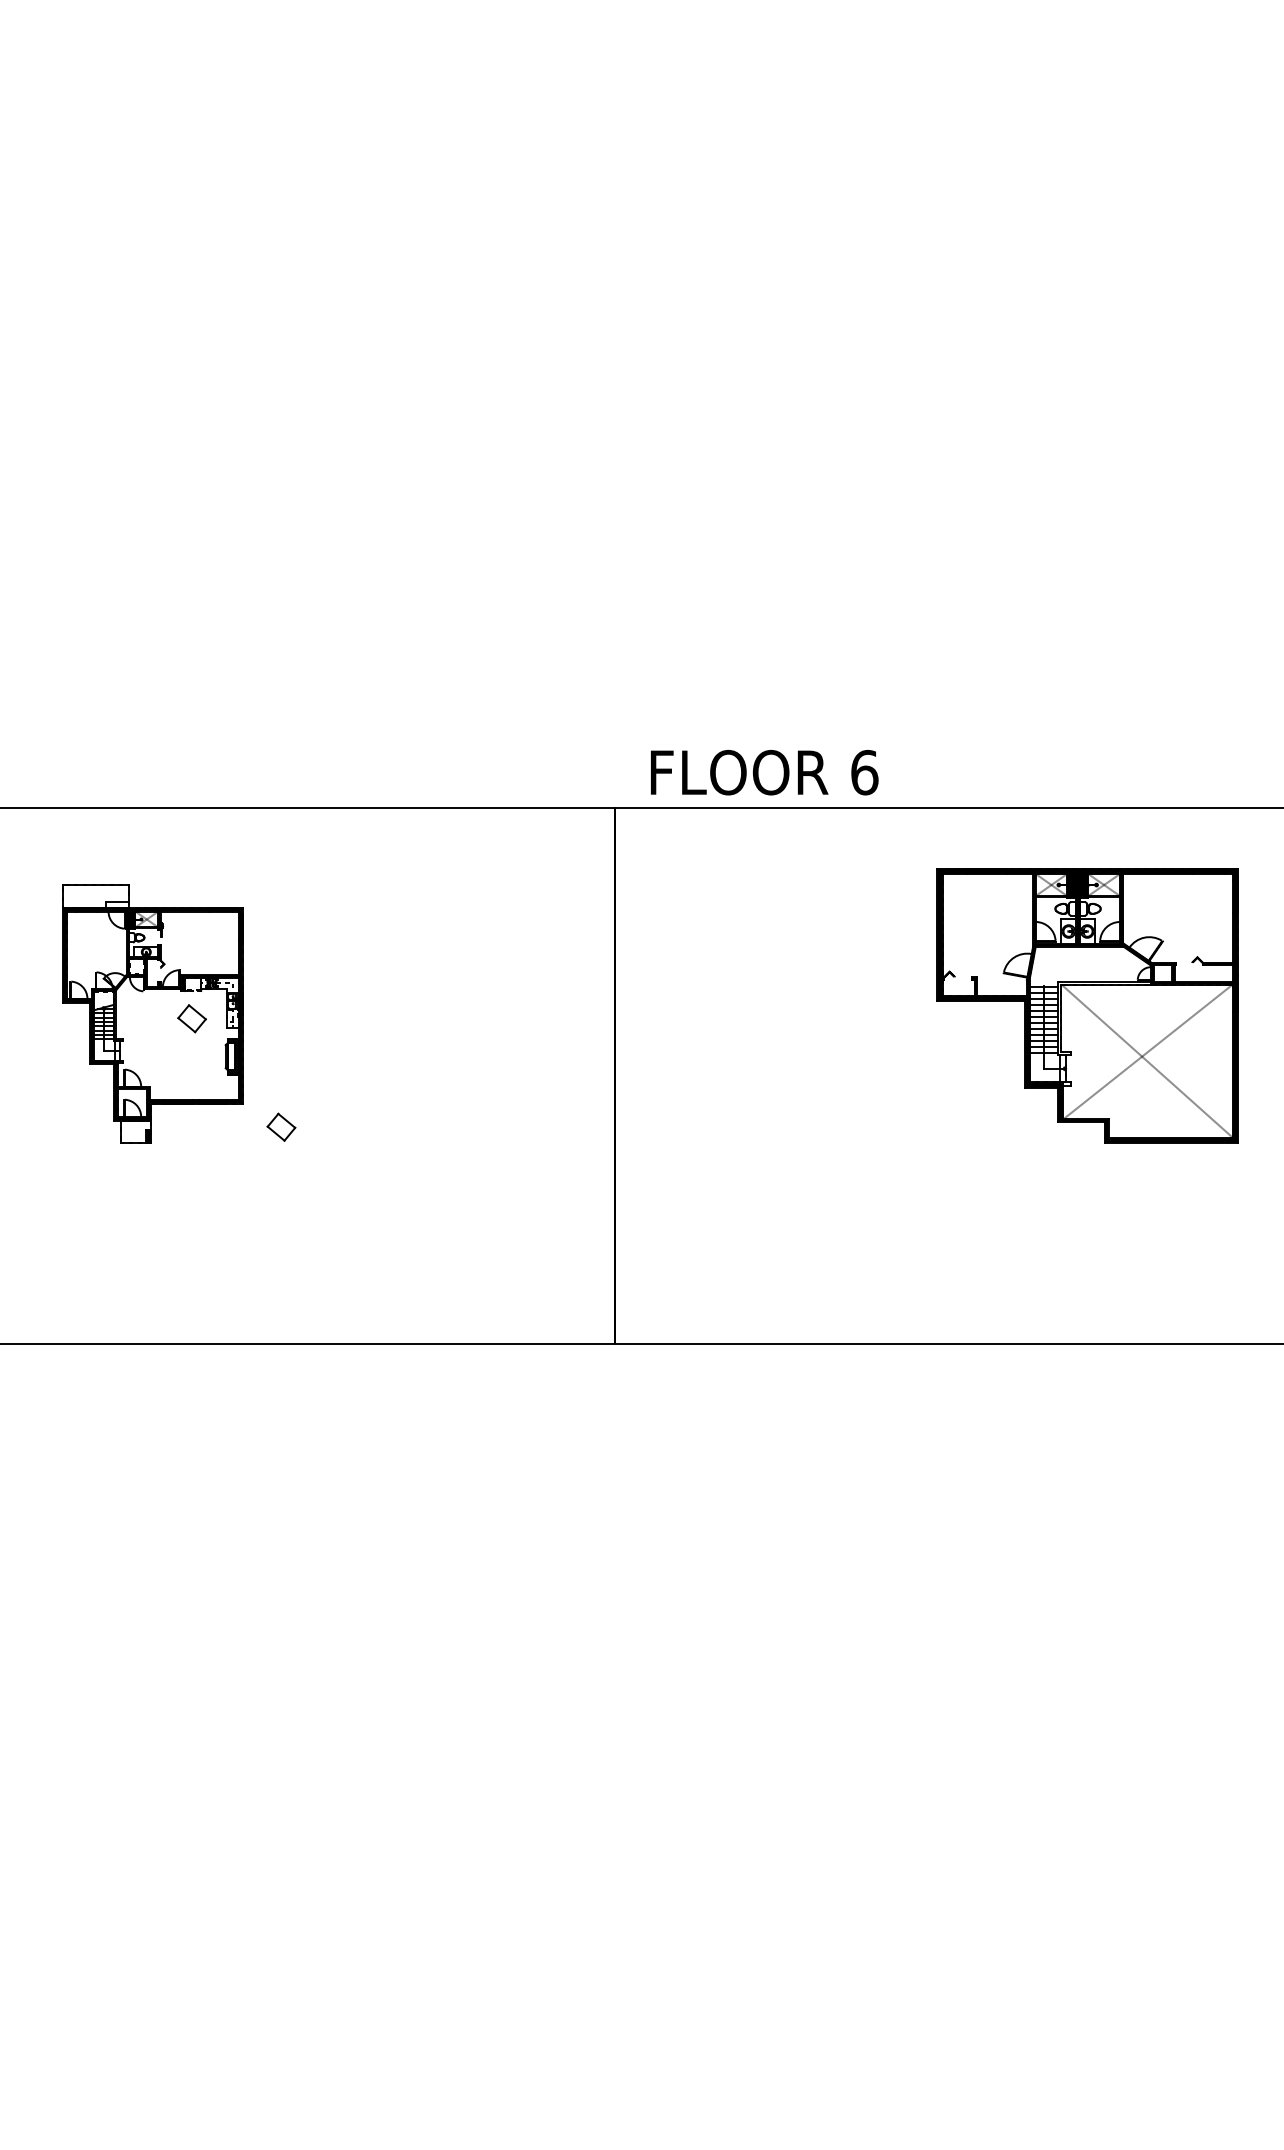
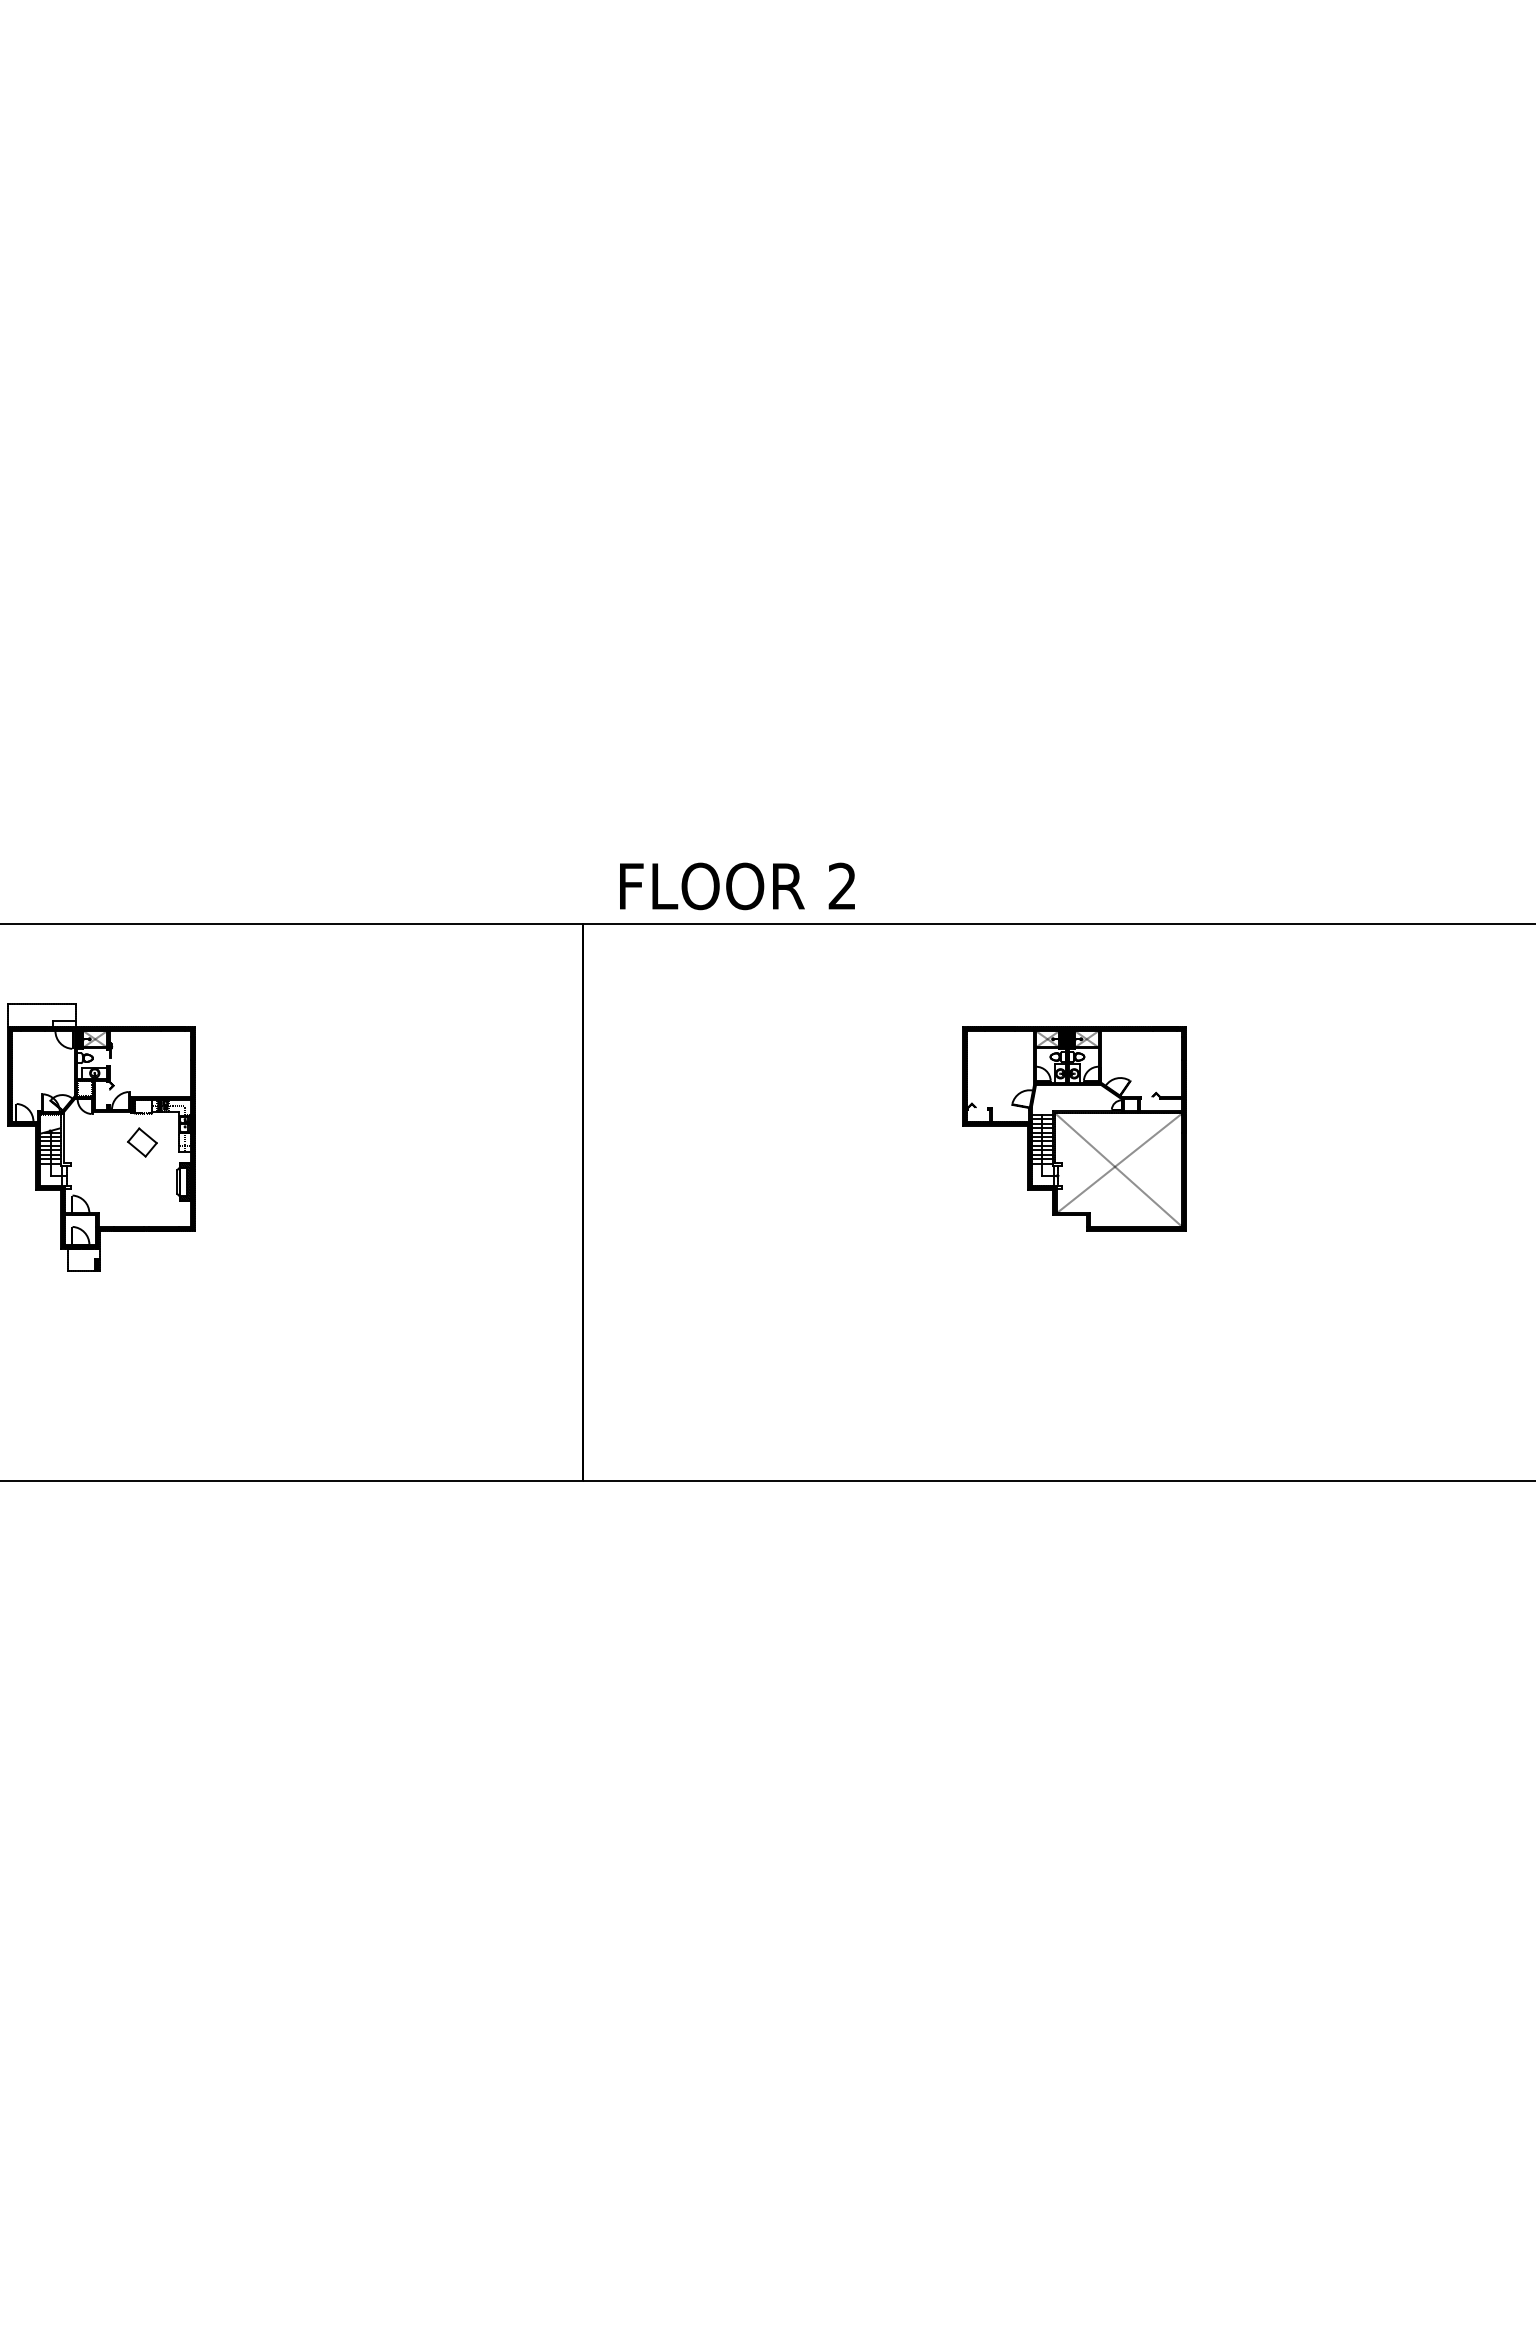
text: (864, 772) -> (842, 886), 6 -> 2
part: (1087, 1005) -> (1074, 1128), size x0.71
part: (281, 1127) -> (235, 1255), removed

